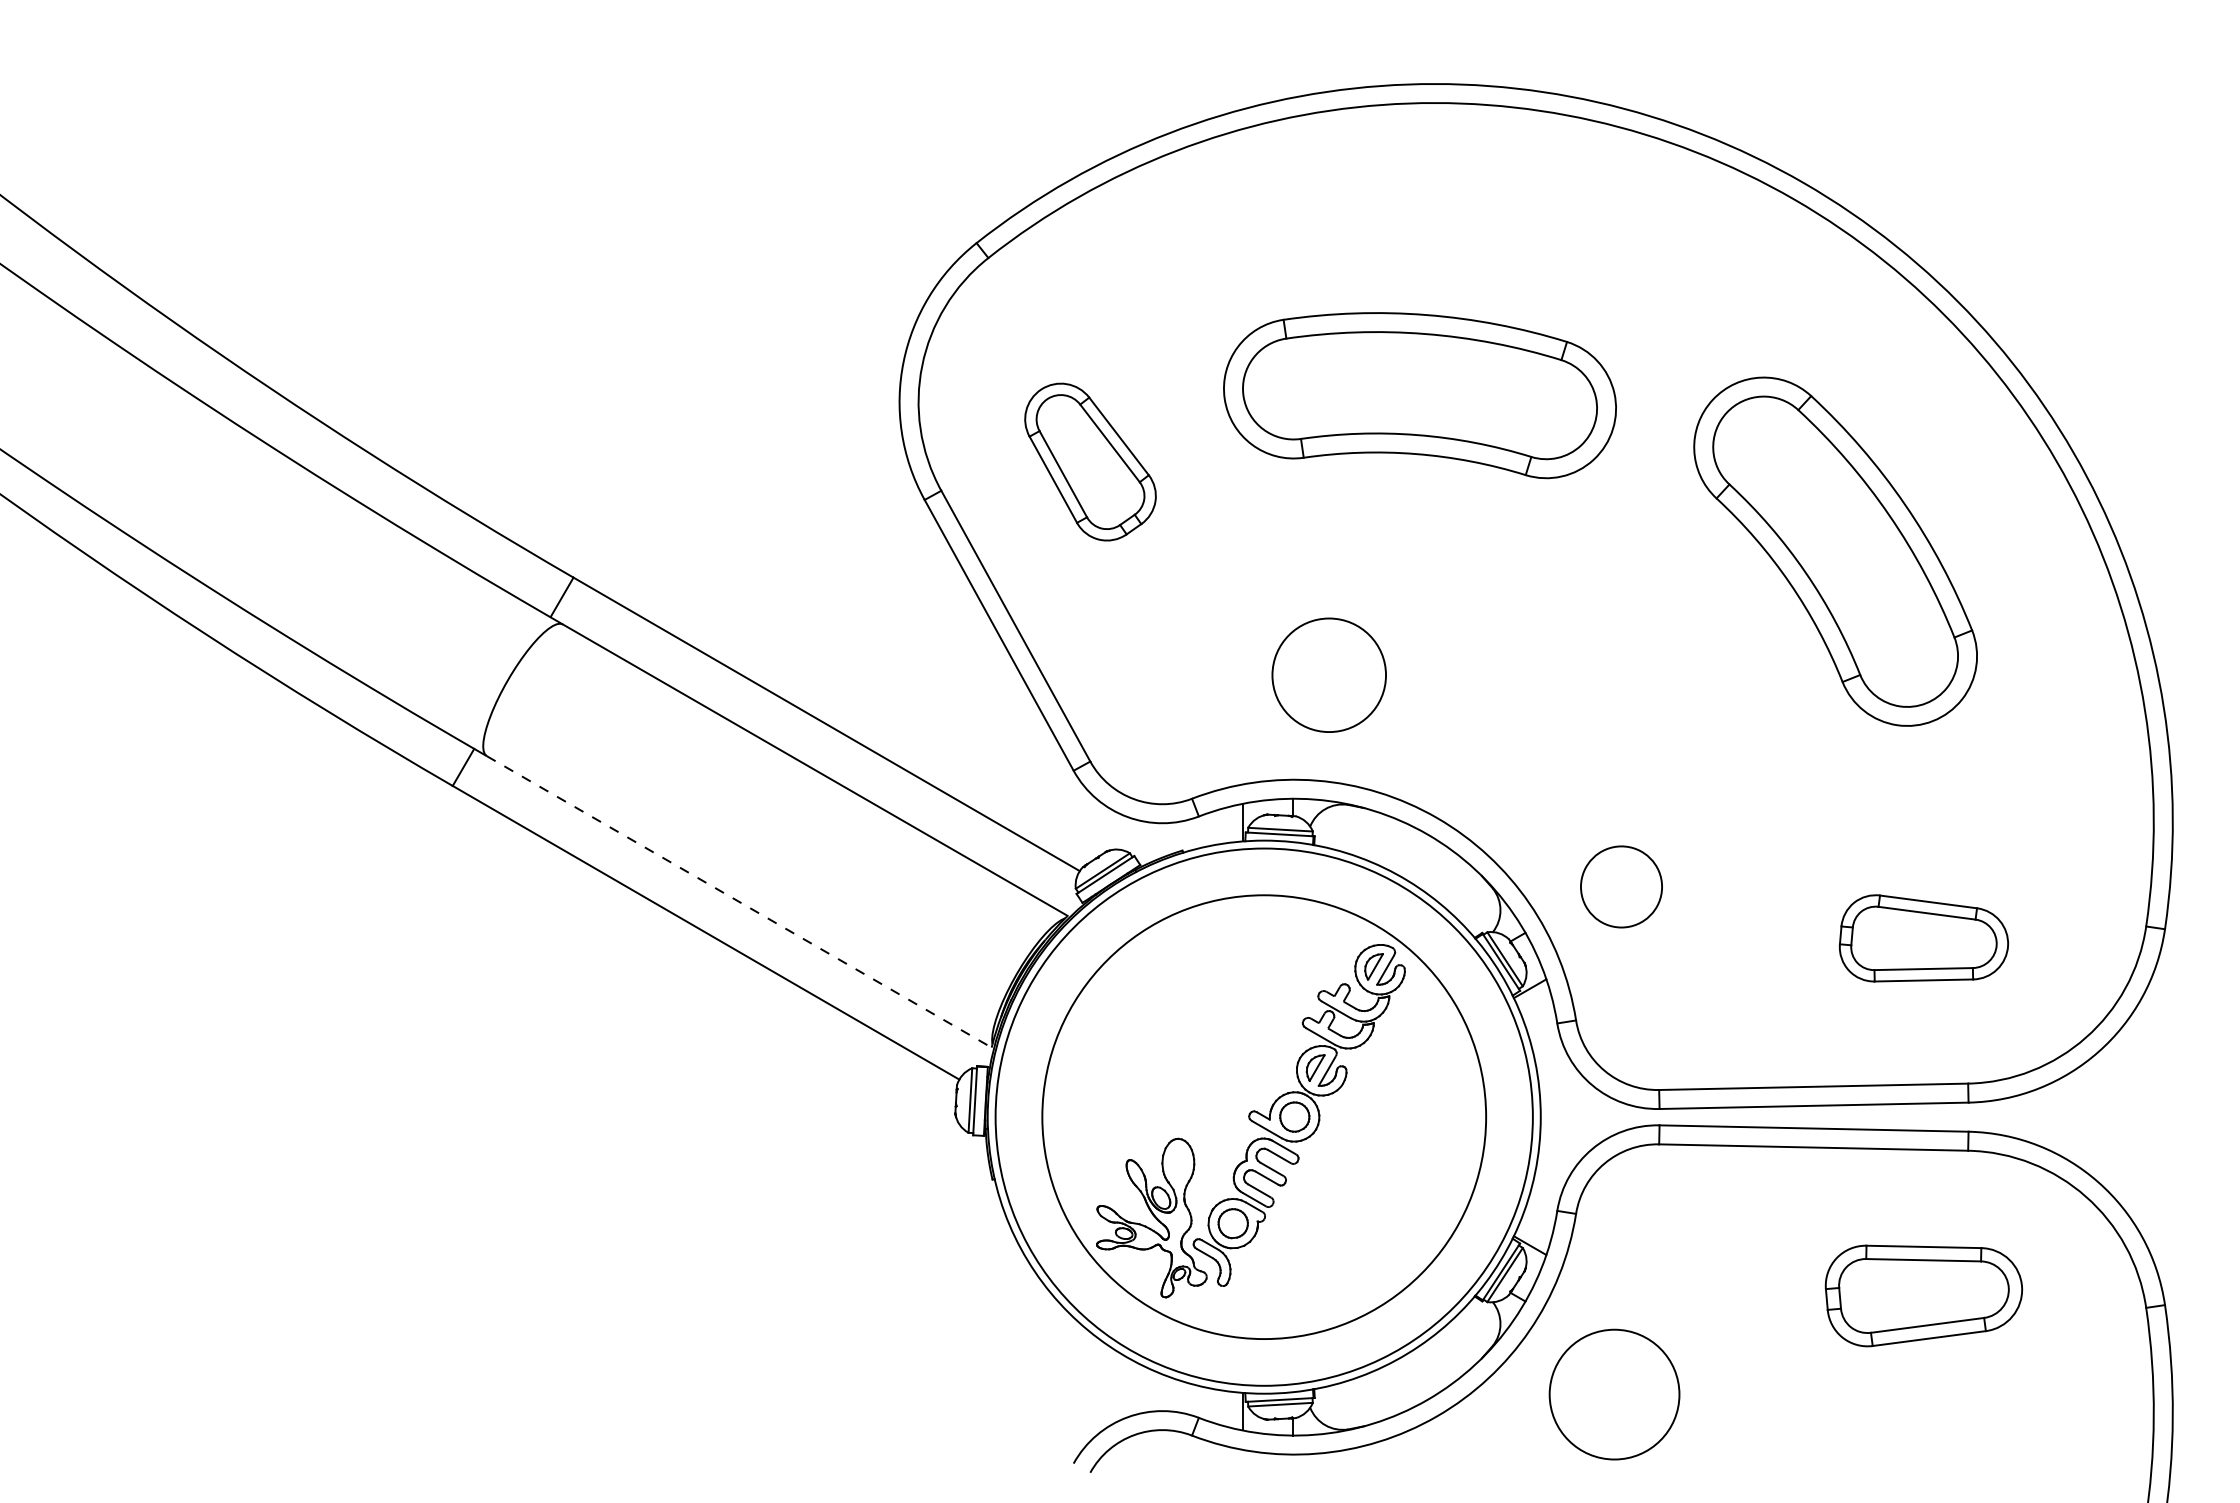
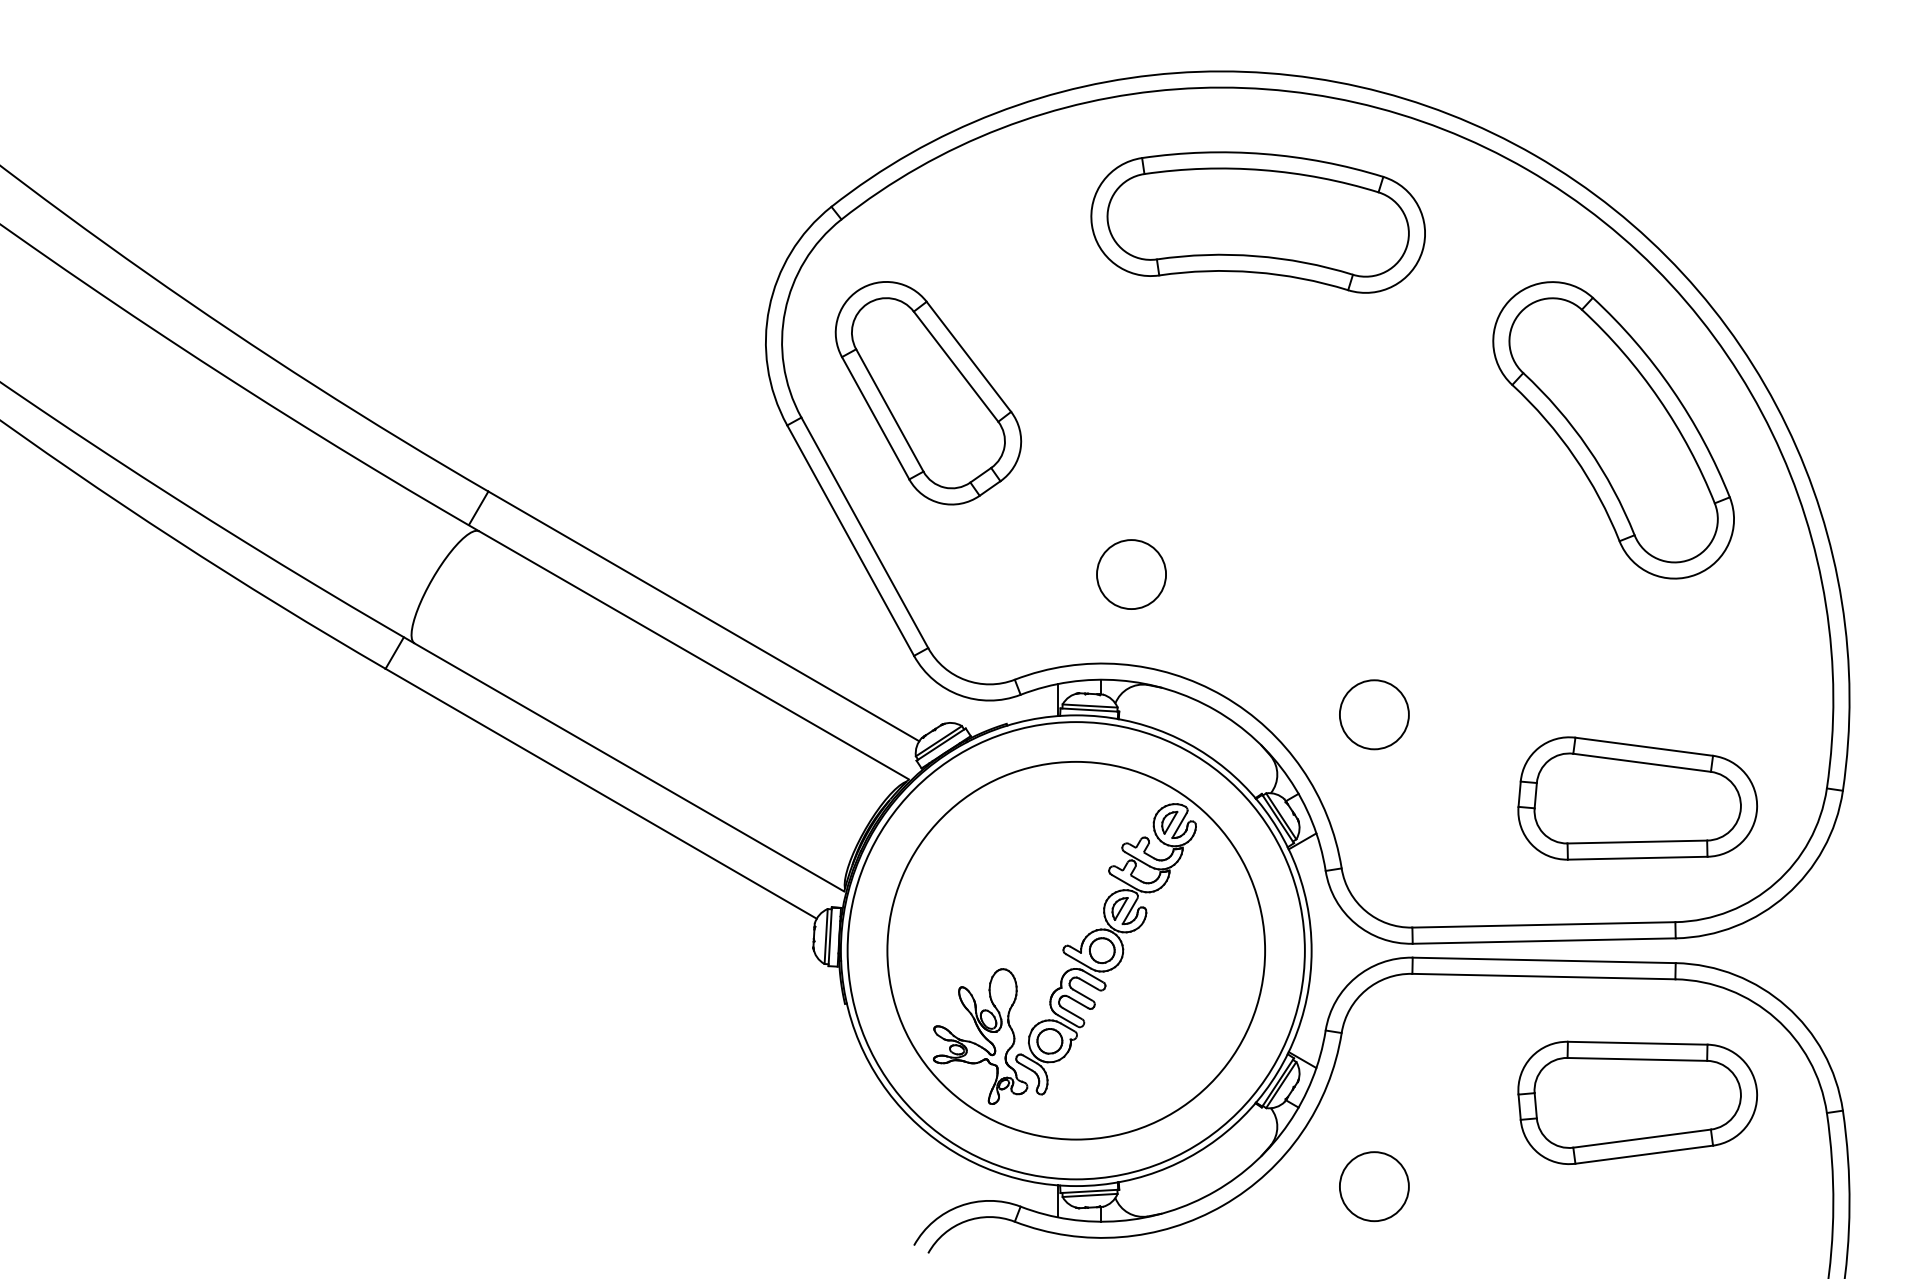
part: (1419, 395) -> (1257, 222), moved
part: (1090, 461) -> (928, 392), size x1.67
part: (1835, 551) -> (1613, 430), moved
circle: (1328, 674) -> (1130, 573), size x0.71
circle: (1621, 886) -> (1374, 714), moved
line: (739, 902) -> (629, 768), dashed -> solid
part: (1923, 938) -> (1637, 798), size x1.67
part: (1923, 1295) -> (1637, 1102), size x1.43
circle: (1614, 1393) -> (1374, 1185), size x0.62

